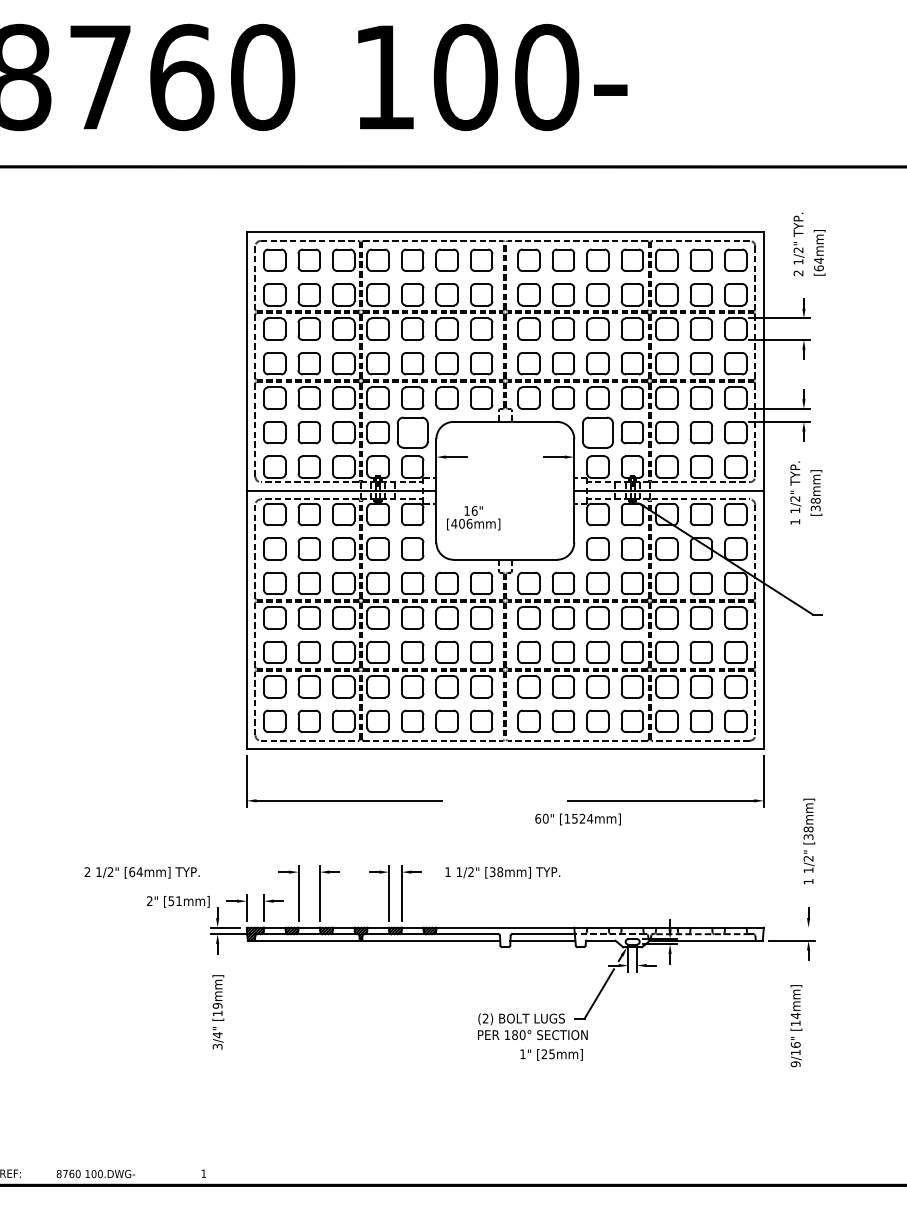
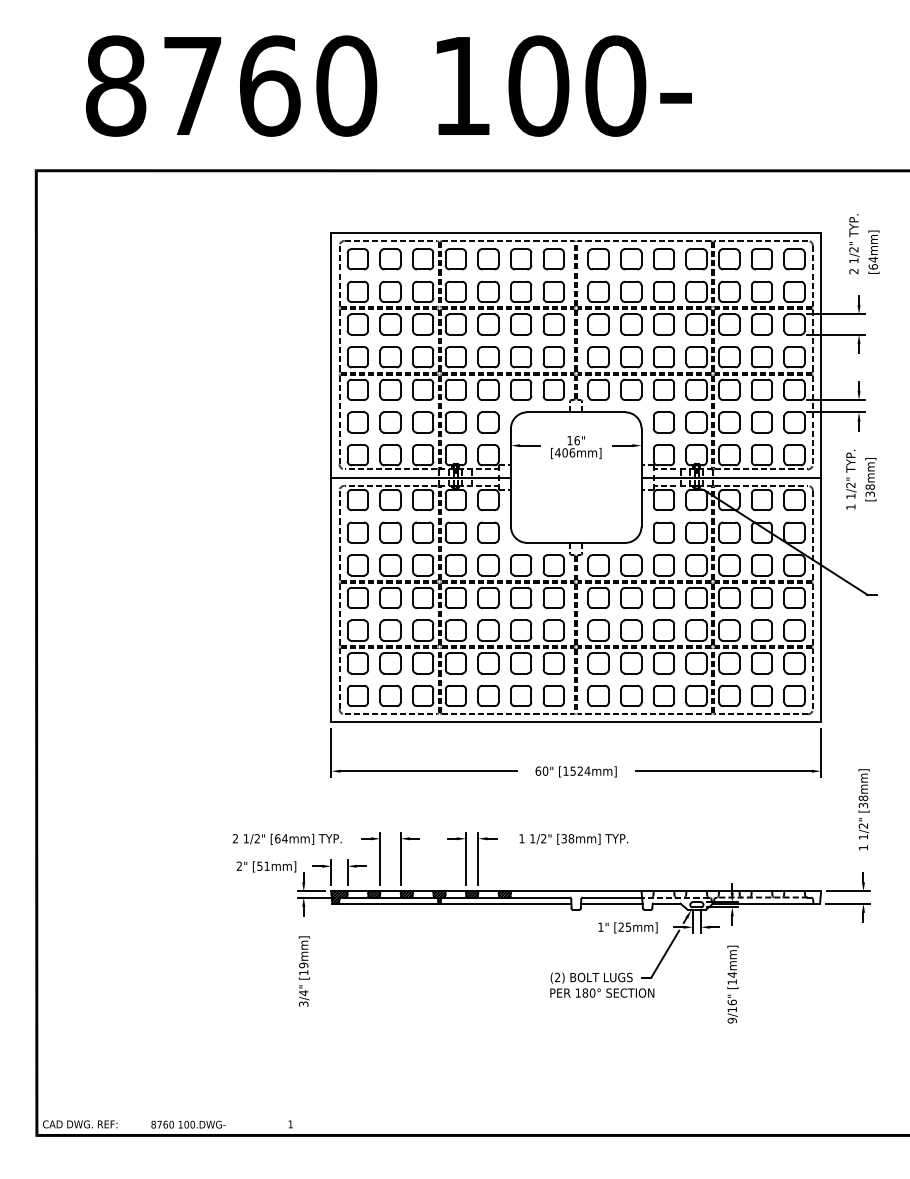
part: (412, 432) -> (488, 422), size x0.71
part: (597, 432) -> (663, 422), size x0.71
text: (473, 518) -> (576, 447), moved
text: (577, 819) -> (575, 771), moved
text: (141, 871) -> (286, 838), moved
line: (792, 927) -> (848, 891), added
text: (795, 1026) -> (732, 984), moved
text: (551, 1054) -> (627, 927), moved

